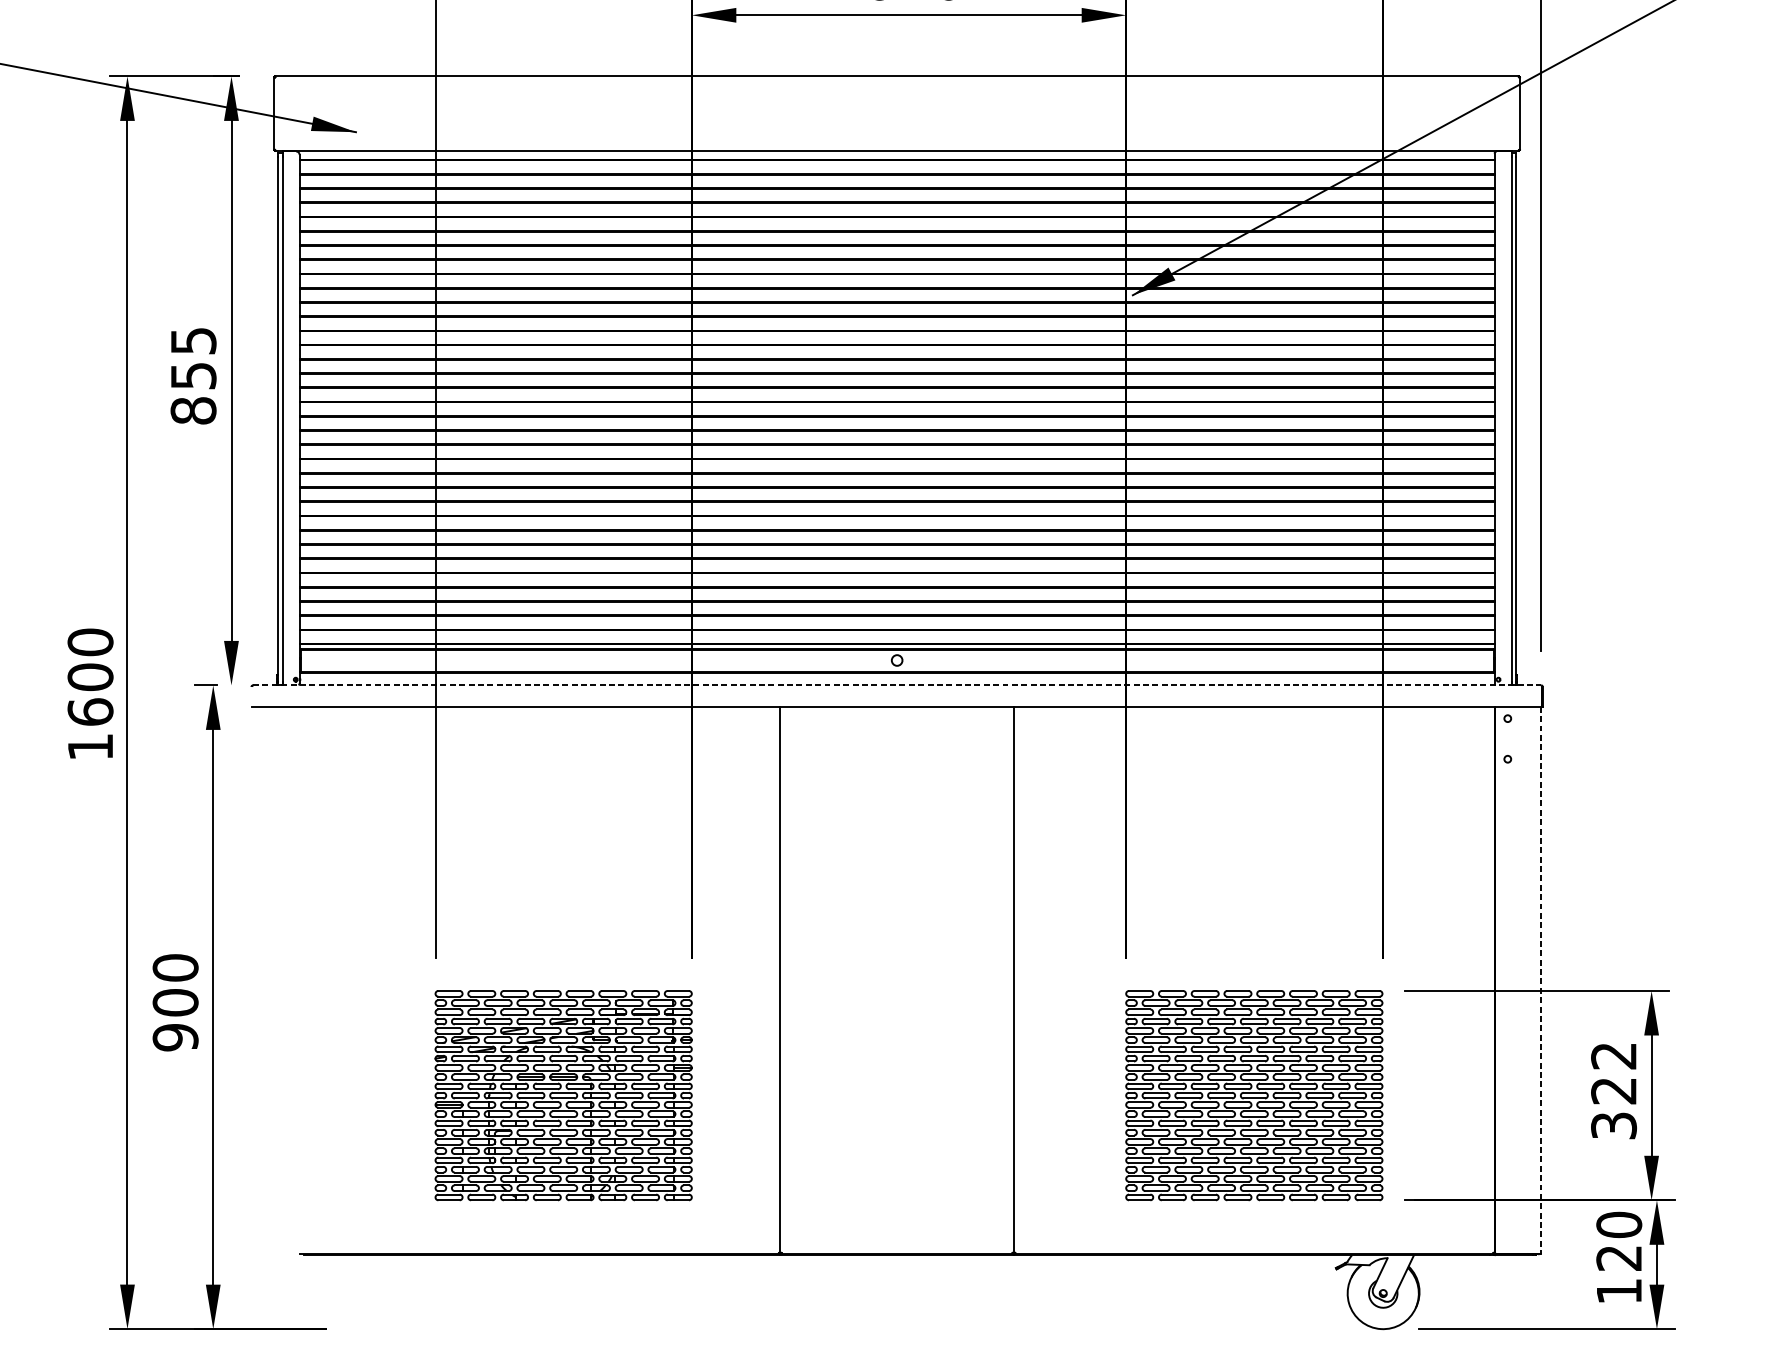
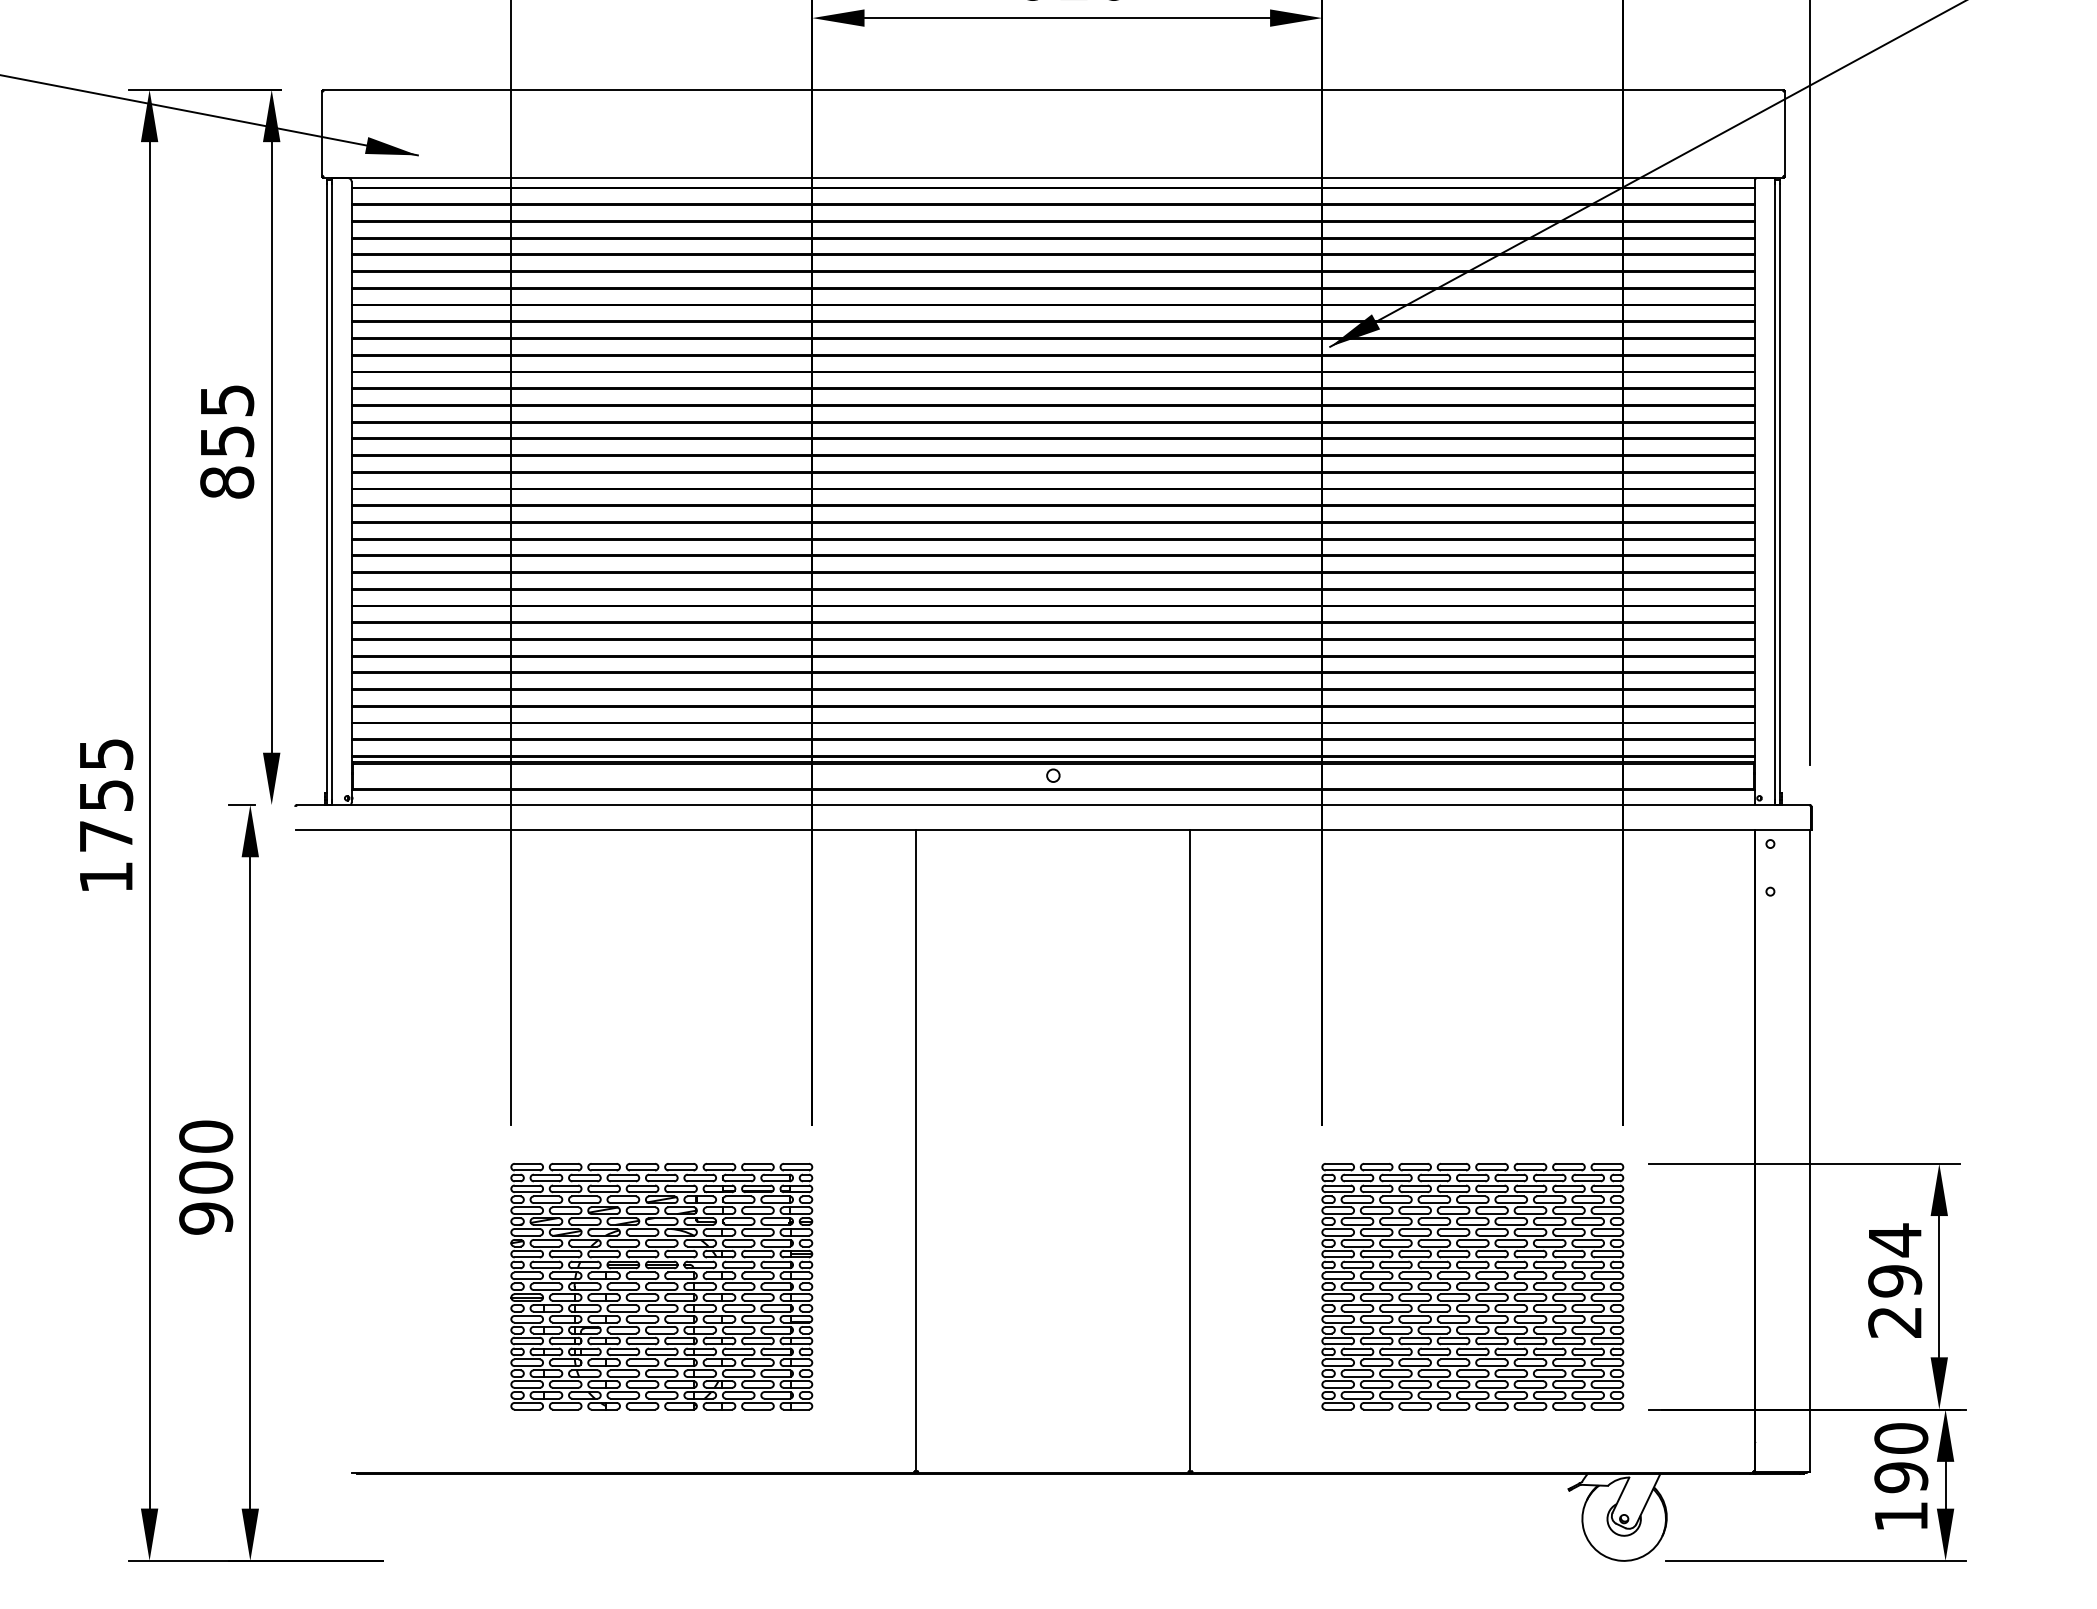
text: (90, 677) -> (106, 795), 1600 -> 1755
line: (897, 685) -> (1053, 804), dashed -> solid
line: (1541, 980) -> (1809, 1151), dashed -> solid
text: (1614, 1090) -> (1895, 1280), 322 -> 294
text: (1619, 1258) -> (1901, 1477), 120 -> 190

